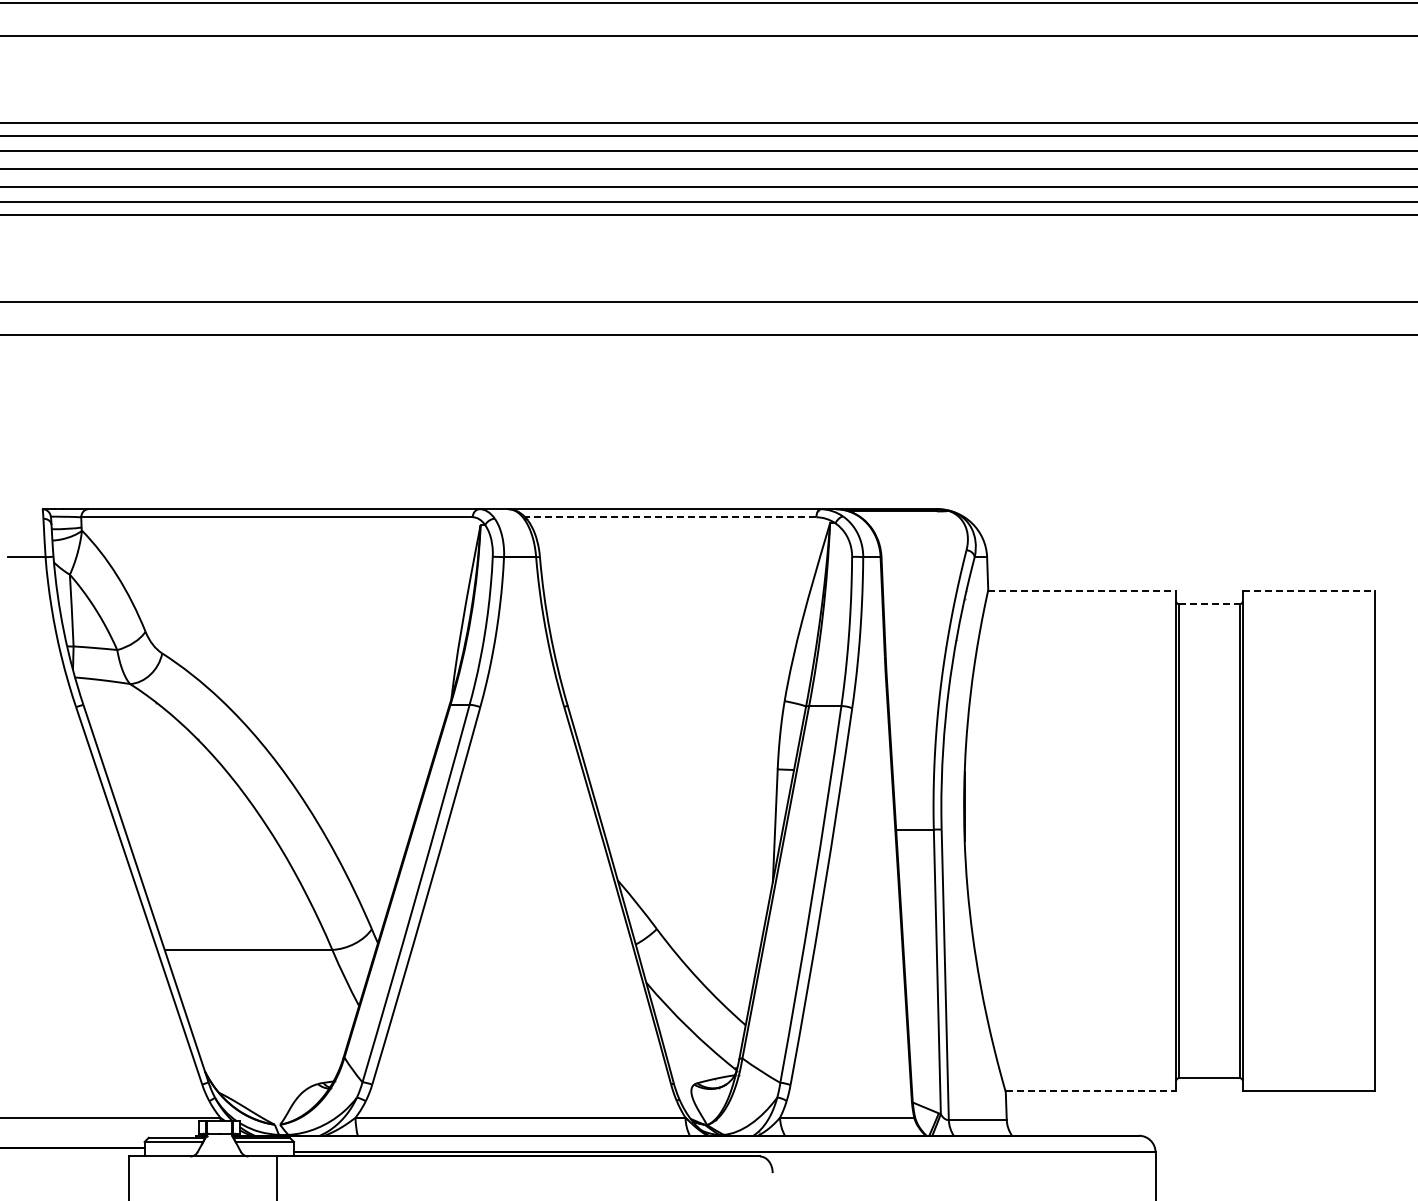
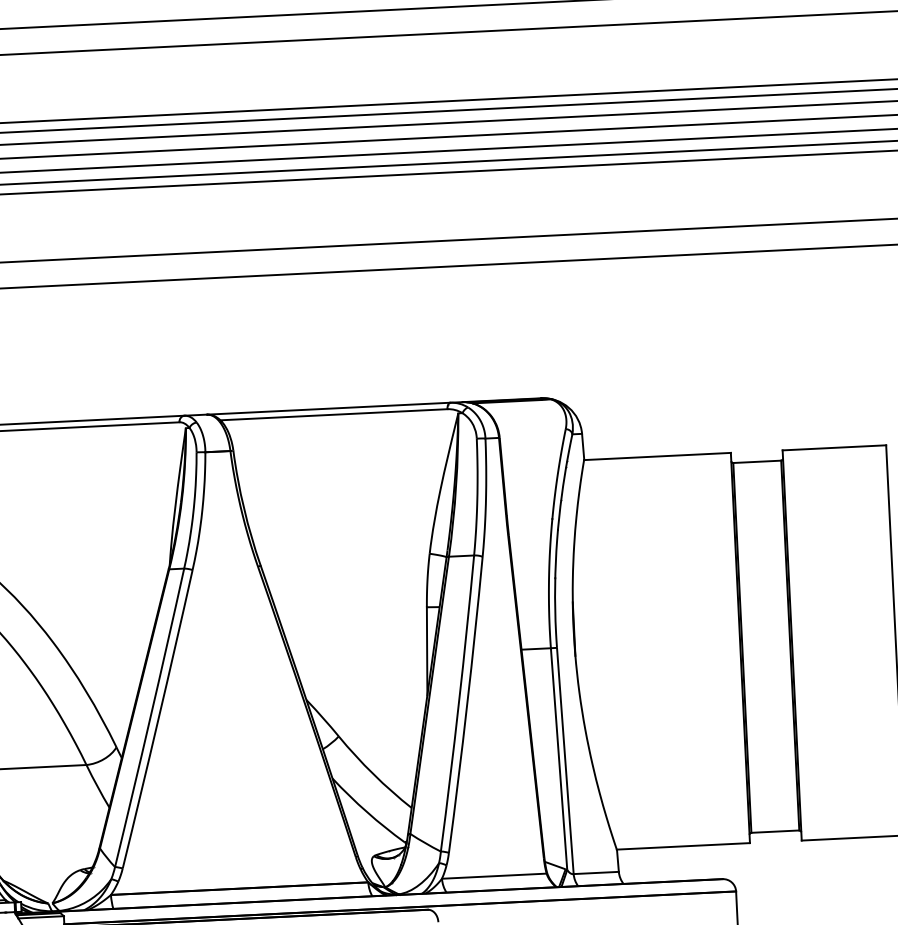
line: (670, 517) -> (333, 414), dashed -> solid
line: (1082, 590) -> (657, 456), dashed -> solid
line: (1309, 590) -> (834, 447), dashed -> solid
line: (1209, 604) -> (757, 462), dashed -> solid
line: (1091, 1091) -> (683, 846), dashed -> solid

